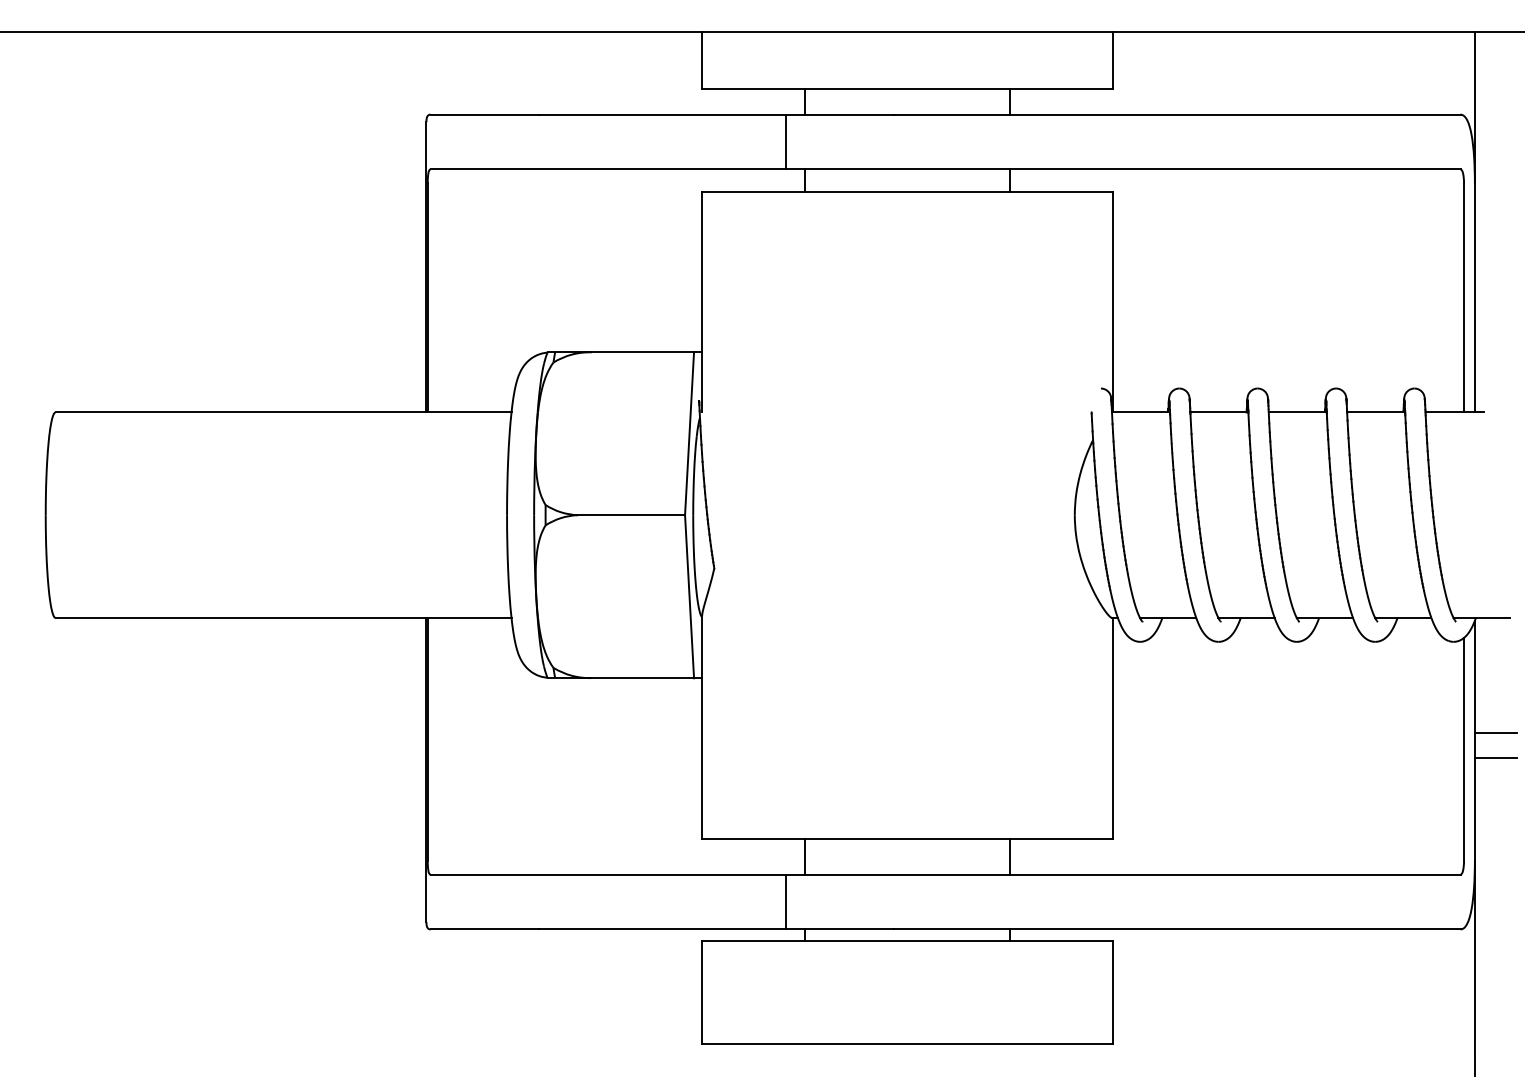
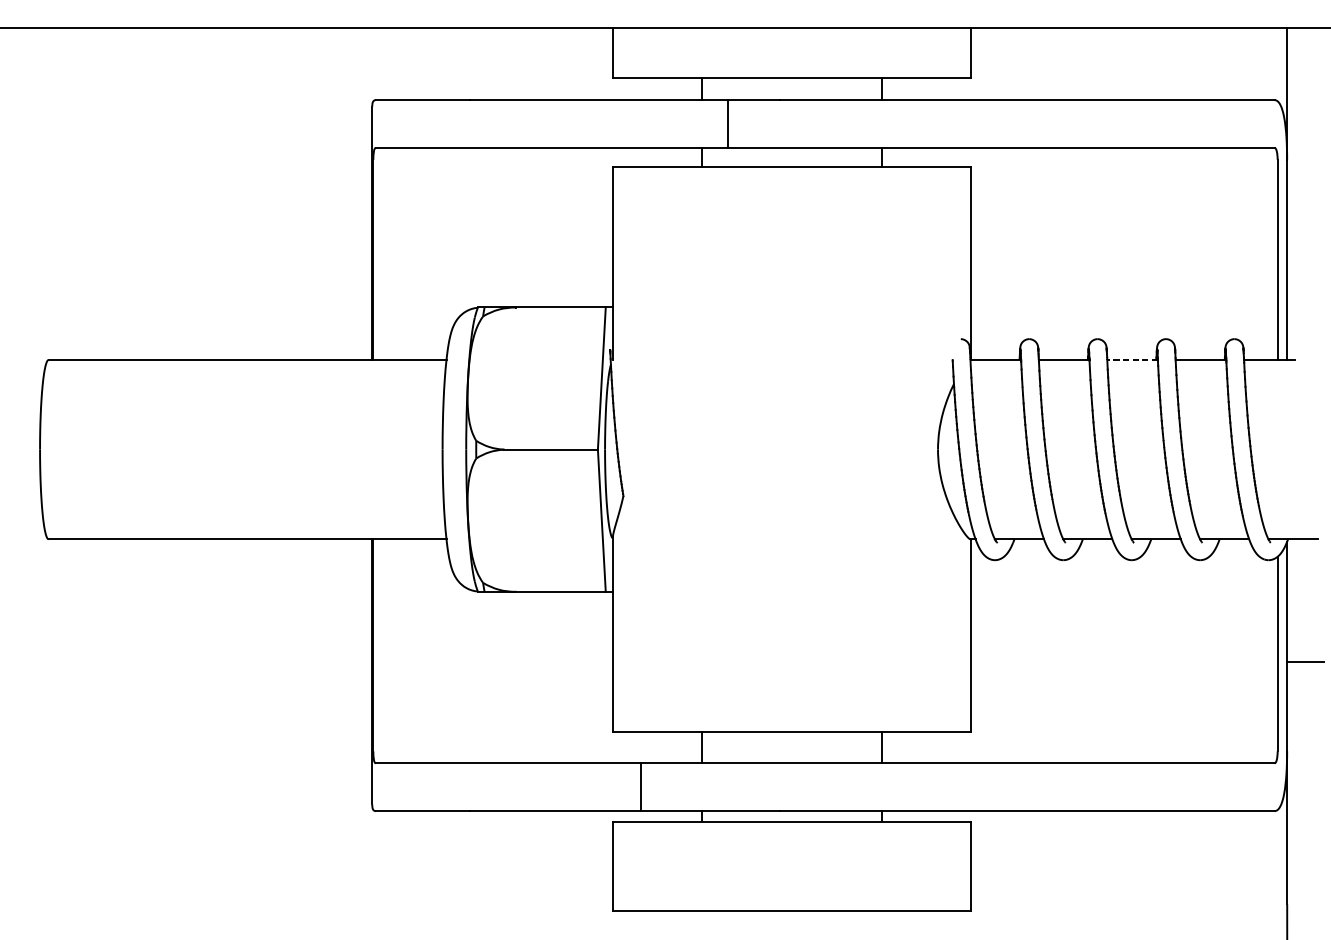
line: (785, 141) -> (727, 123), moved
line: (1297, 412) -> (1132, 360), solid -> dashed
line: (1495, 732) -> (1305, 639), removed
line: (785, 901) -> (641, 786), moved

